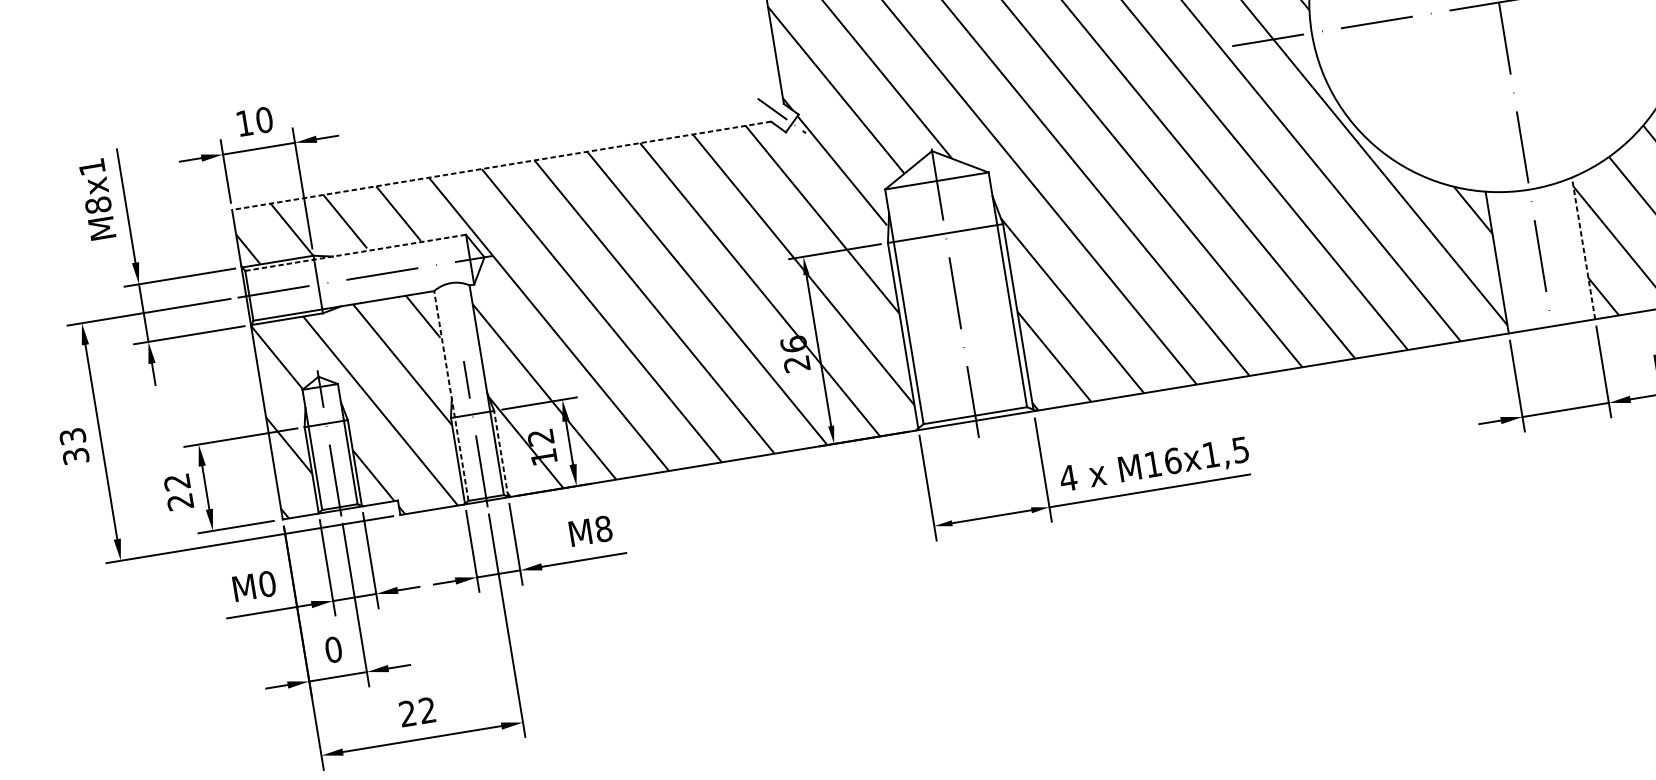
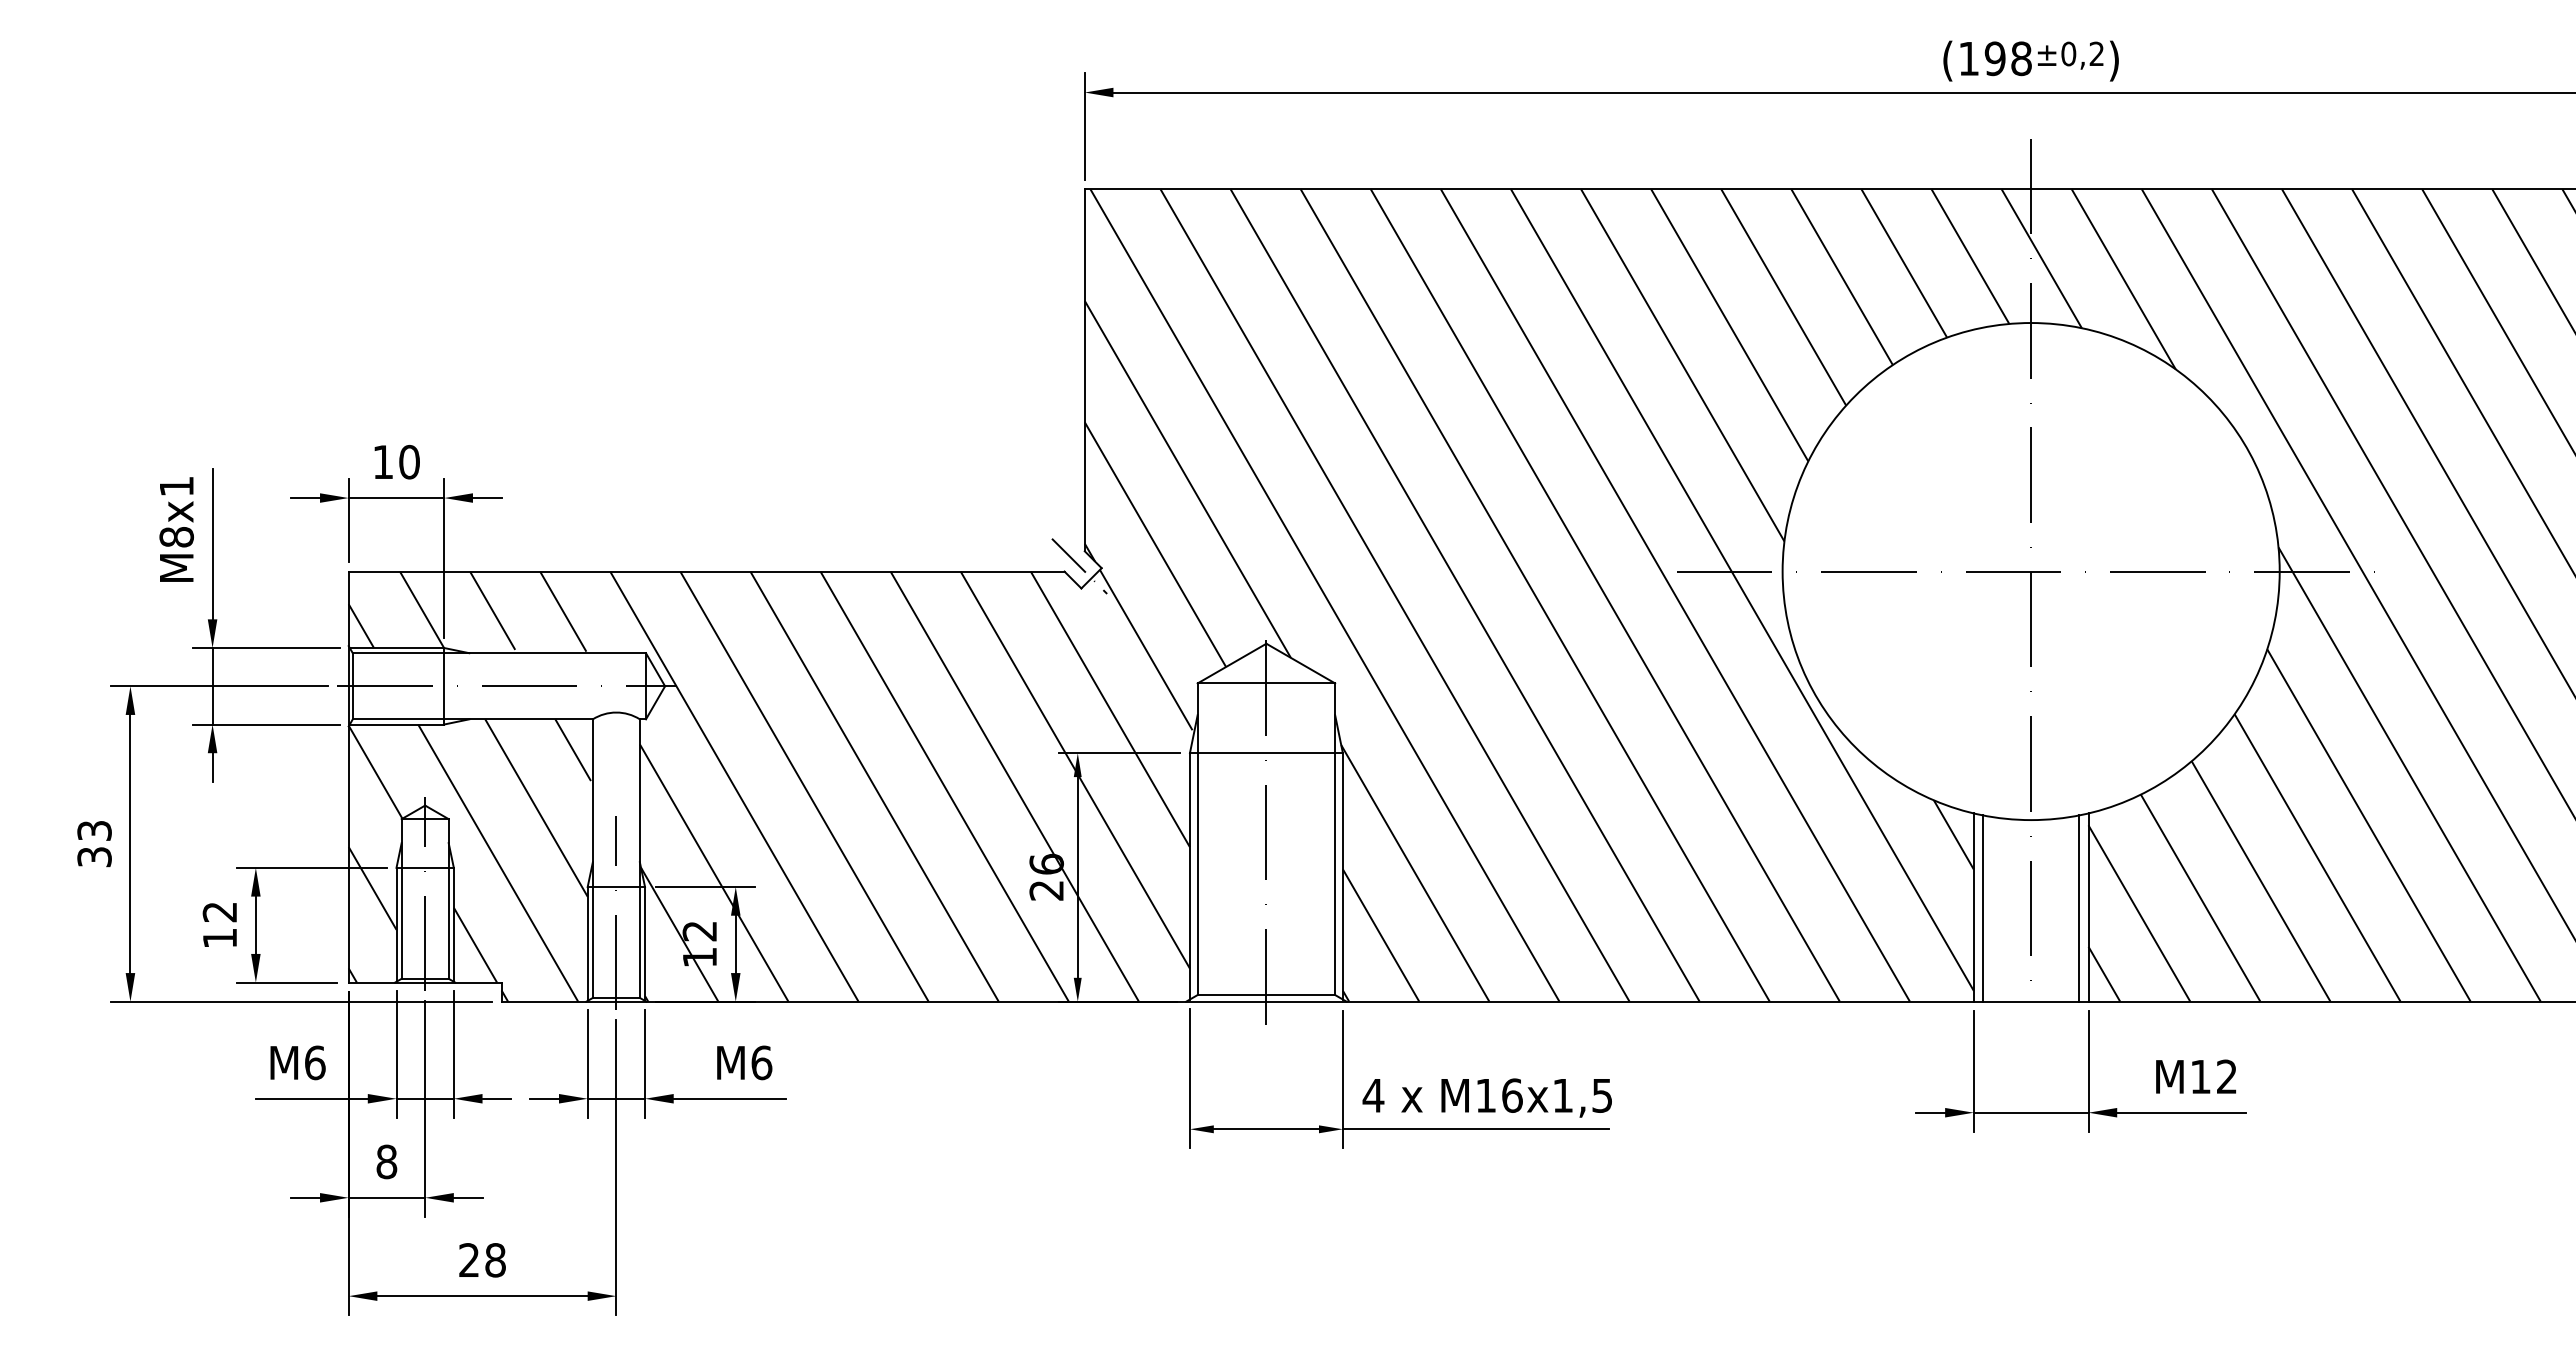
line: (501, 165) -> (706, 571), dashed -> solid
line: (1583, 248) -> (2088, 907), dashed -> solid
line: (1576, 250) -> (2079, 908), added
line: (355, 253) -> (499, 653), dashed -> solid
line: (1503, 262) -> (1982, 908), added
line: (451, 395) -> (592, 858), dashed -> solid
line: (501, 453) -> (645, 943), dashed -> solid
text: (180, 502) -> (219, 938), 22 -> 12
text: (603, 528) -> (761, 1062), M8 -> M6
text: (266, 583) -> (314, 1062), M0 -> M6
text: (333, 650) -> (386, 1162), 0 -> 8
text: (427, 710) -> (495, 1260), 22 -> 28

